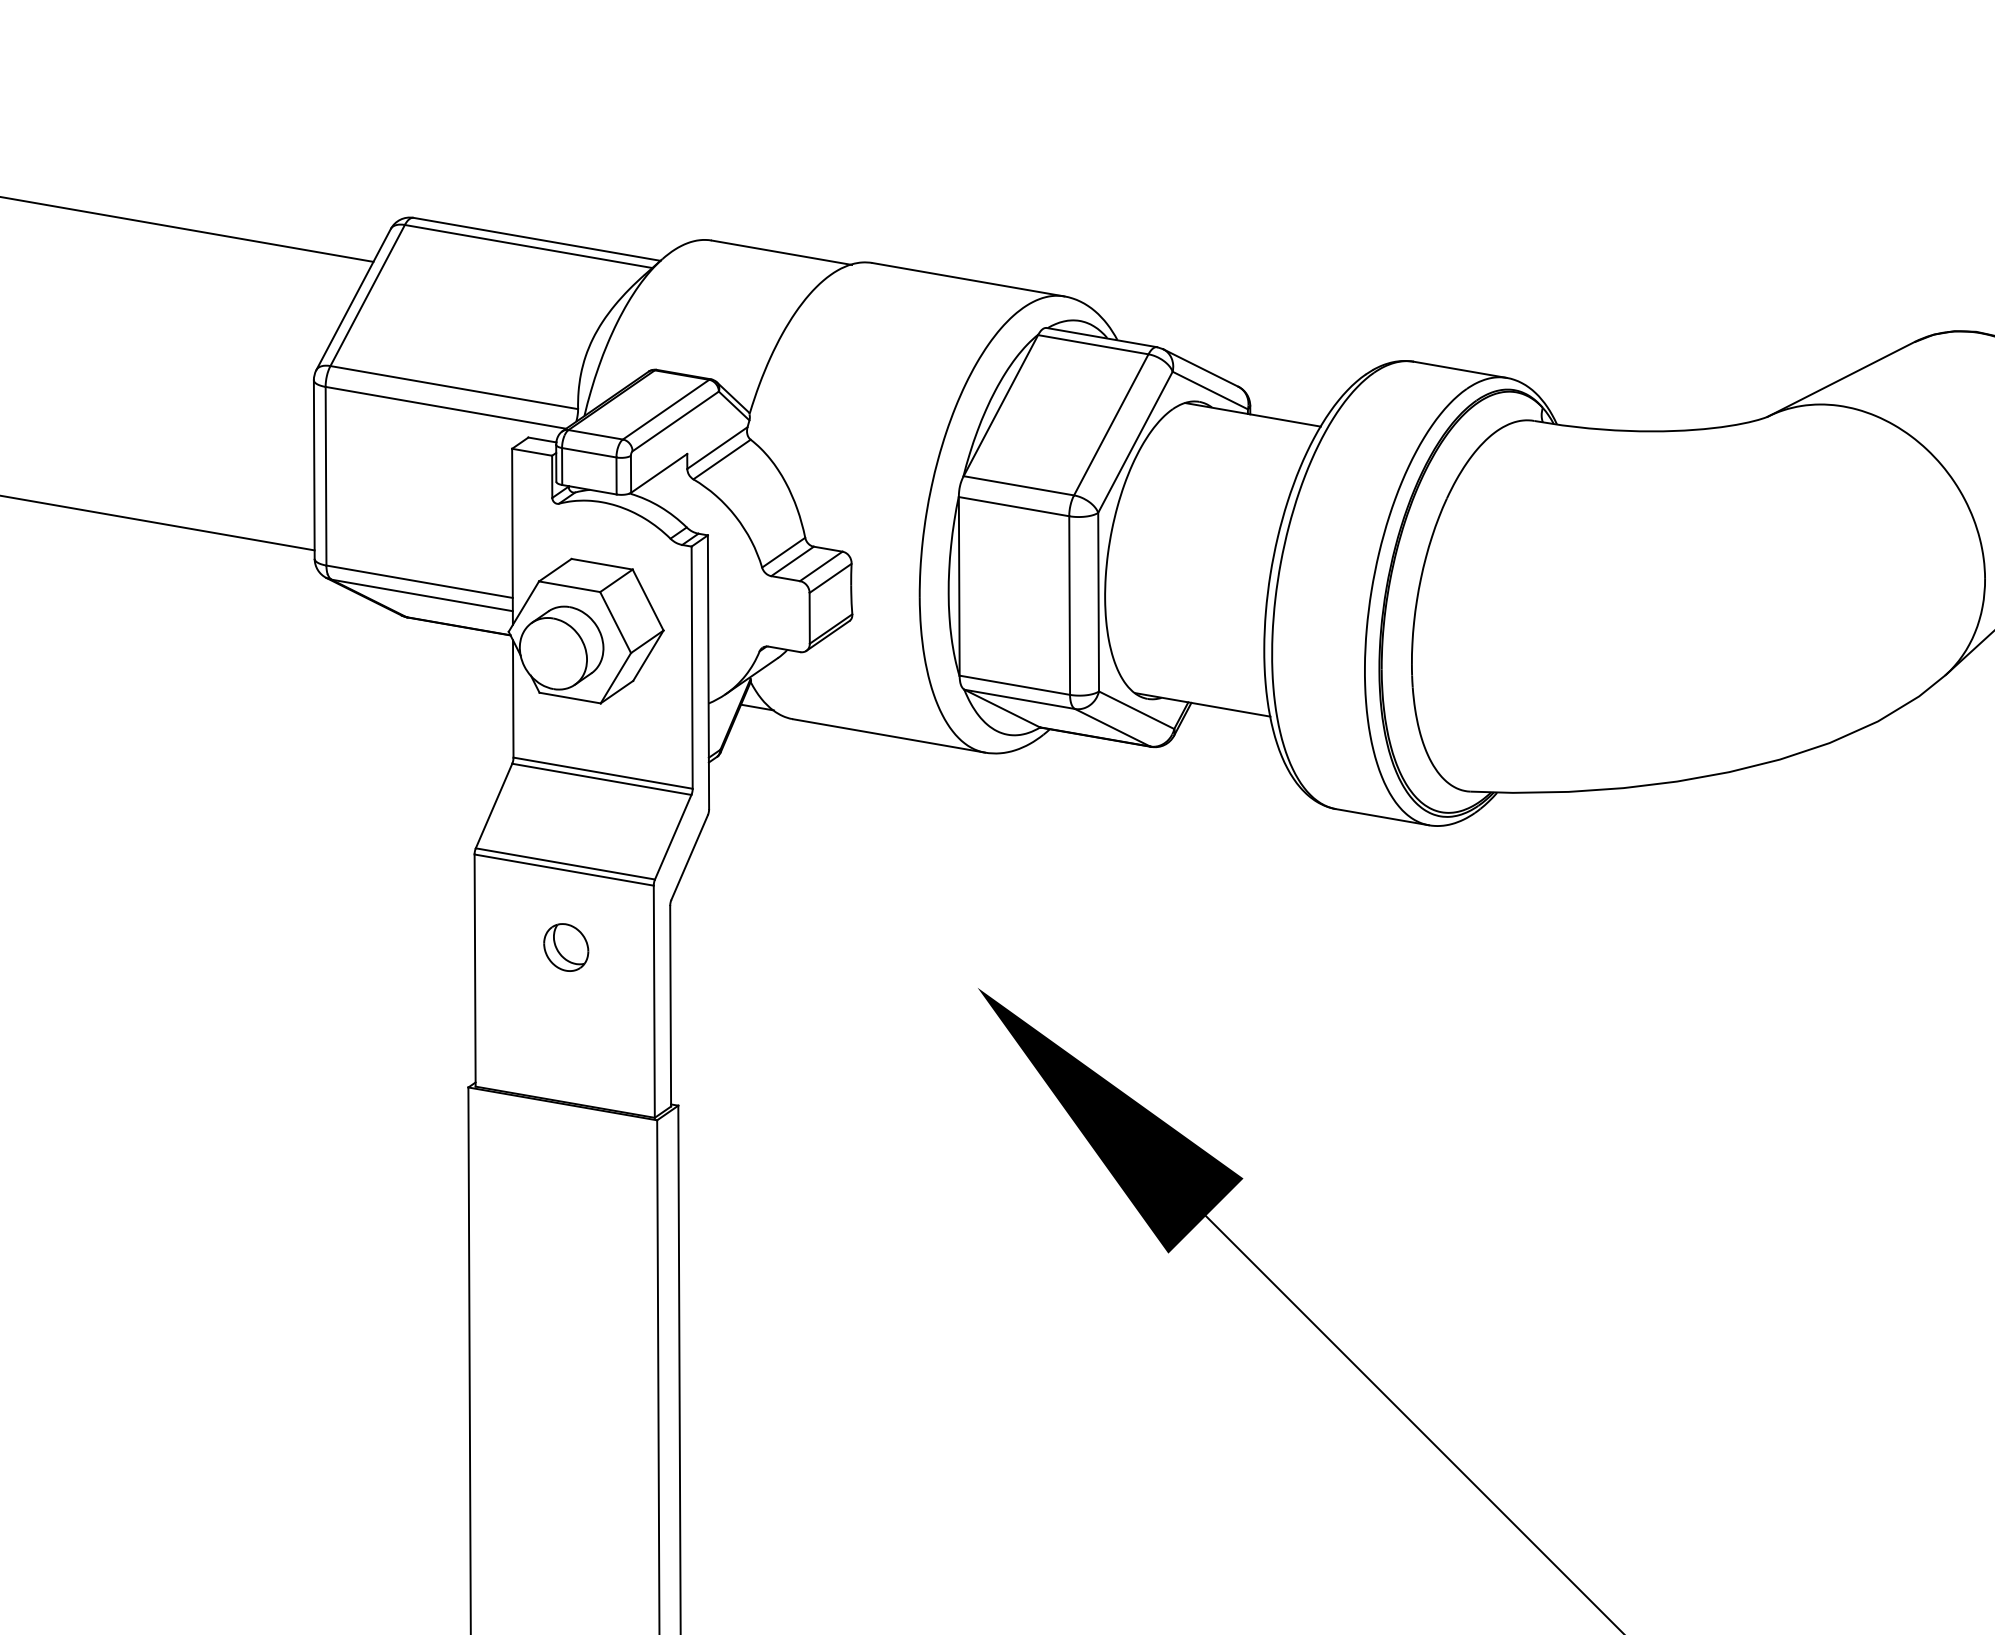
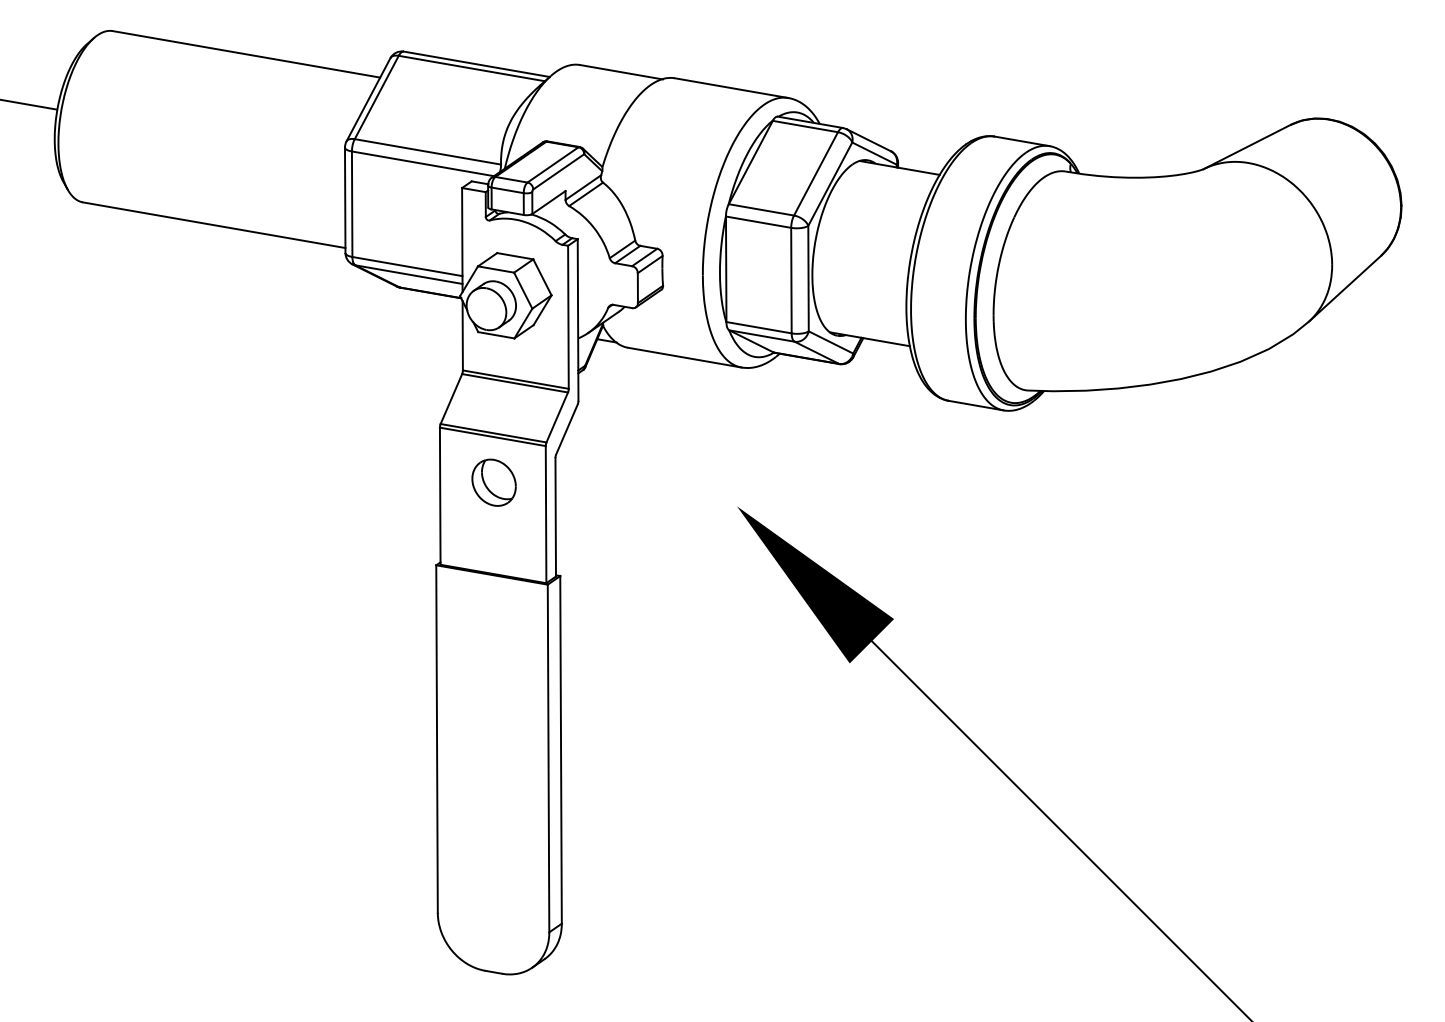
part: (565, 947) -> (493, 482), size x1.67

